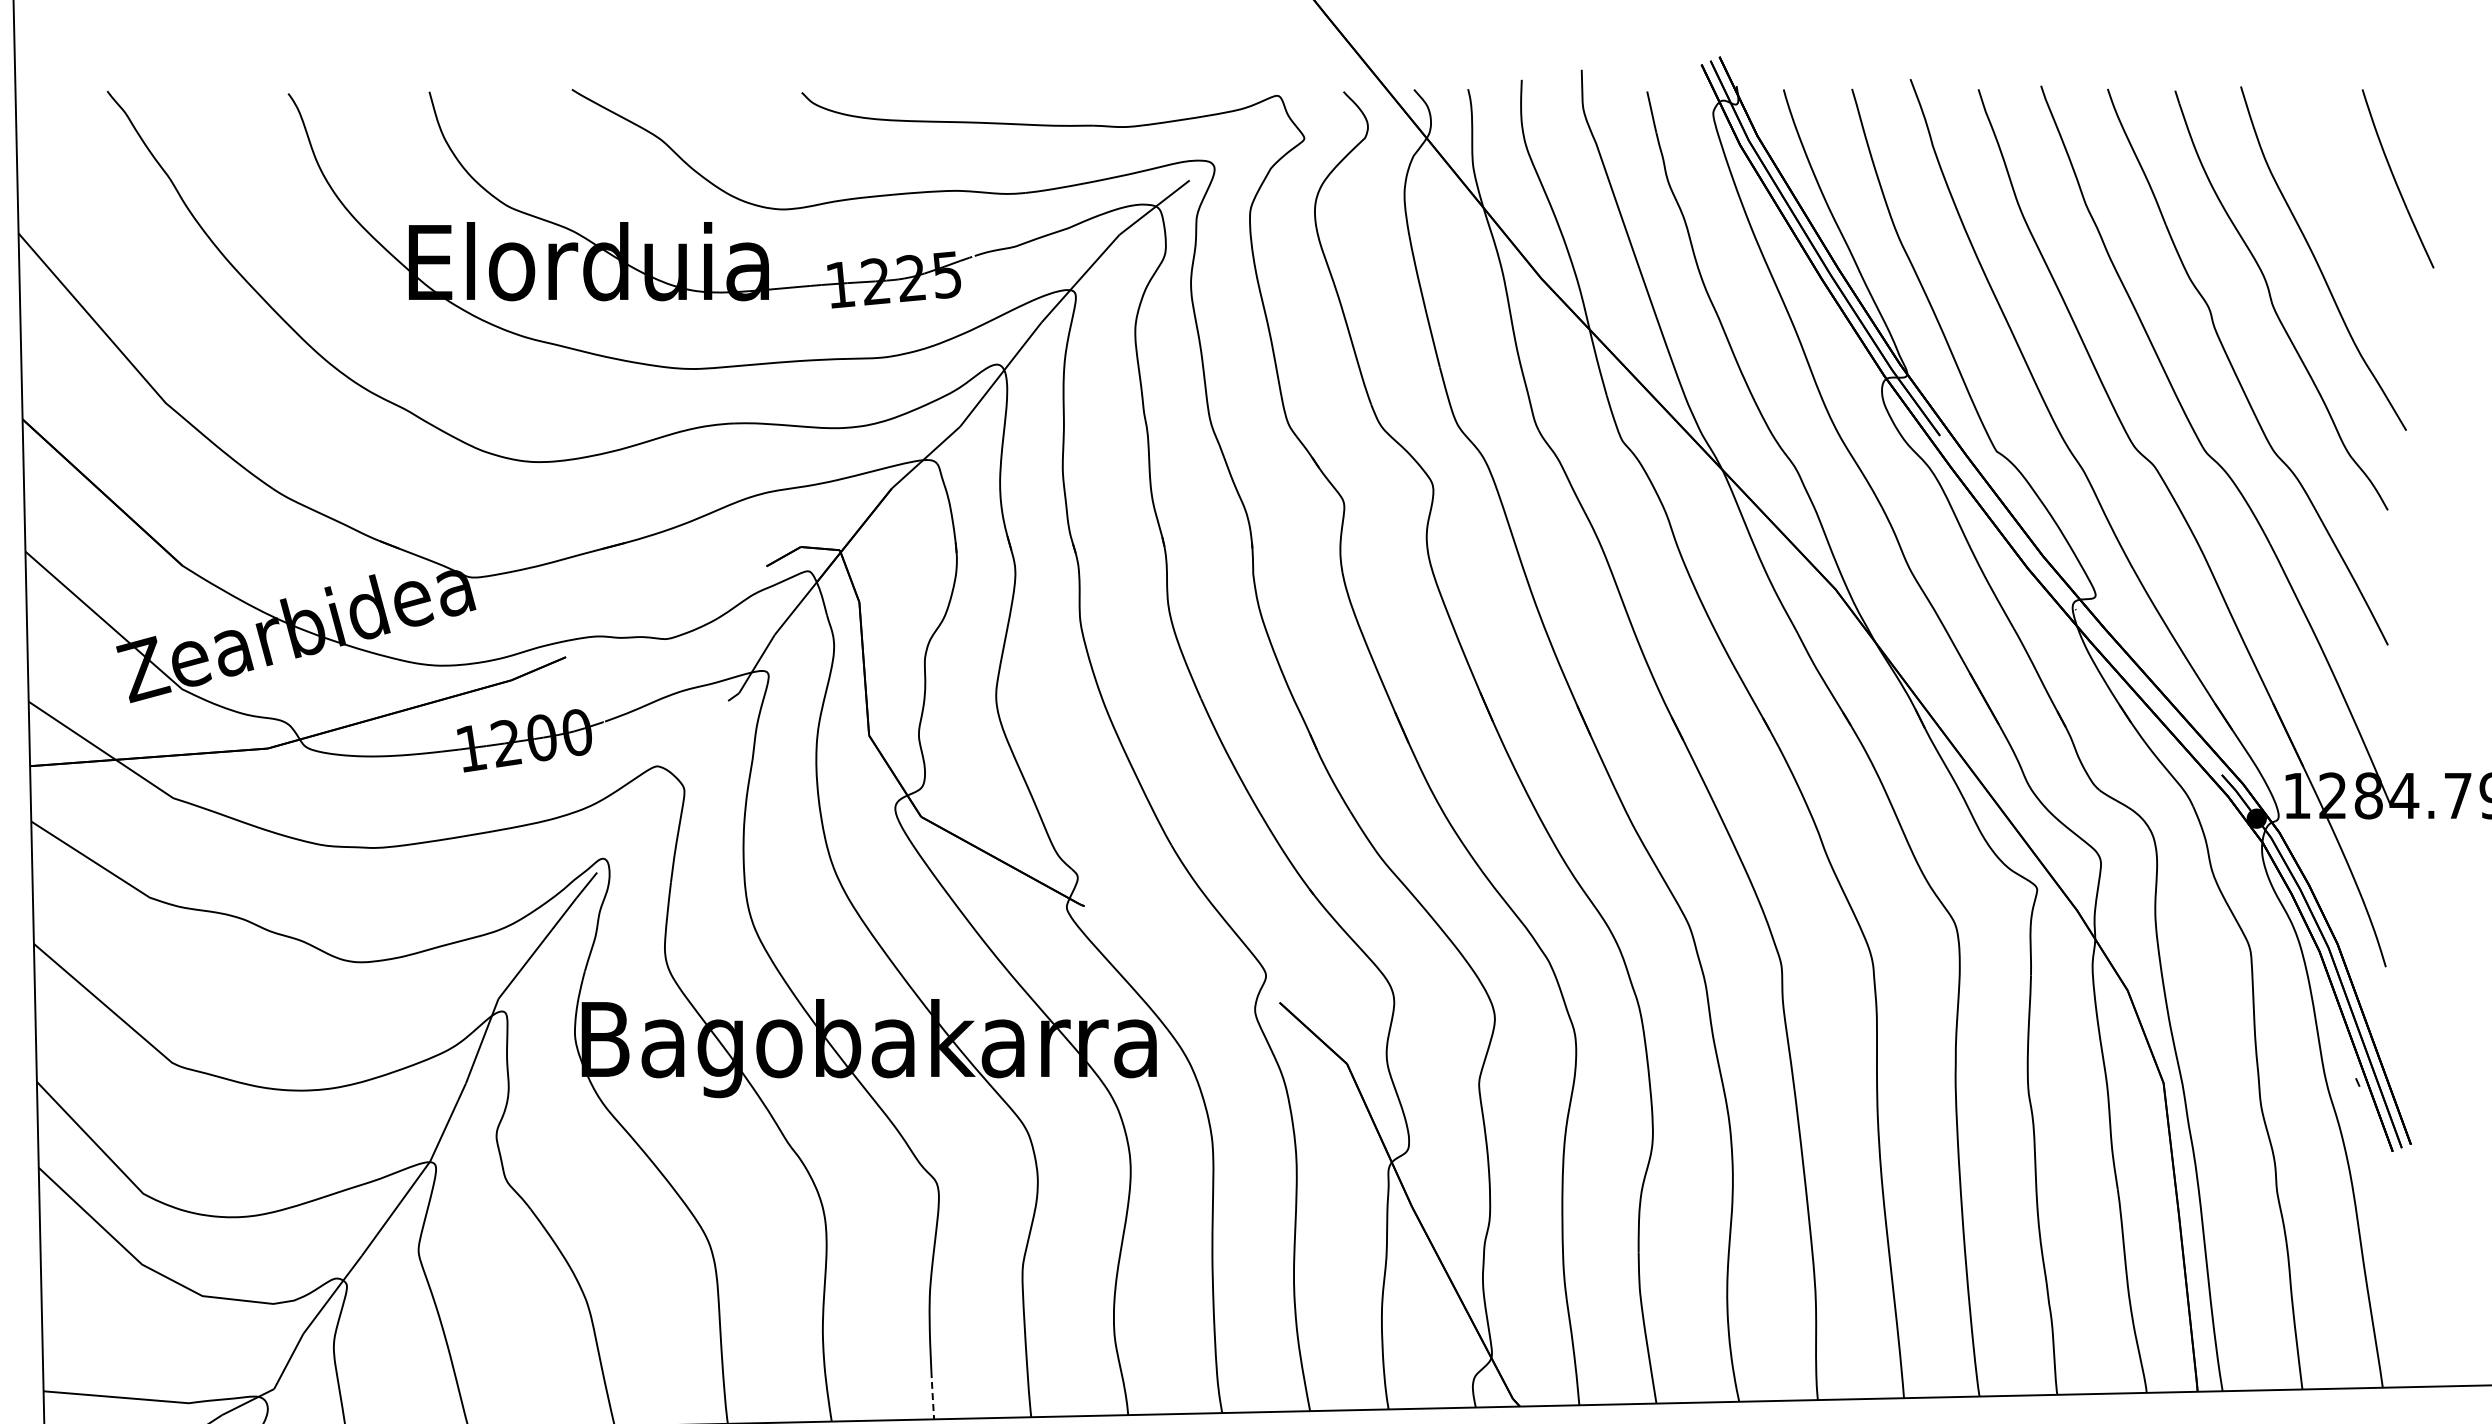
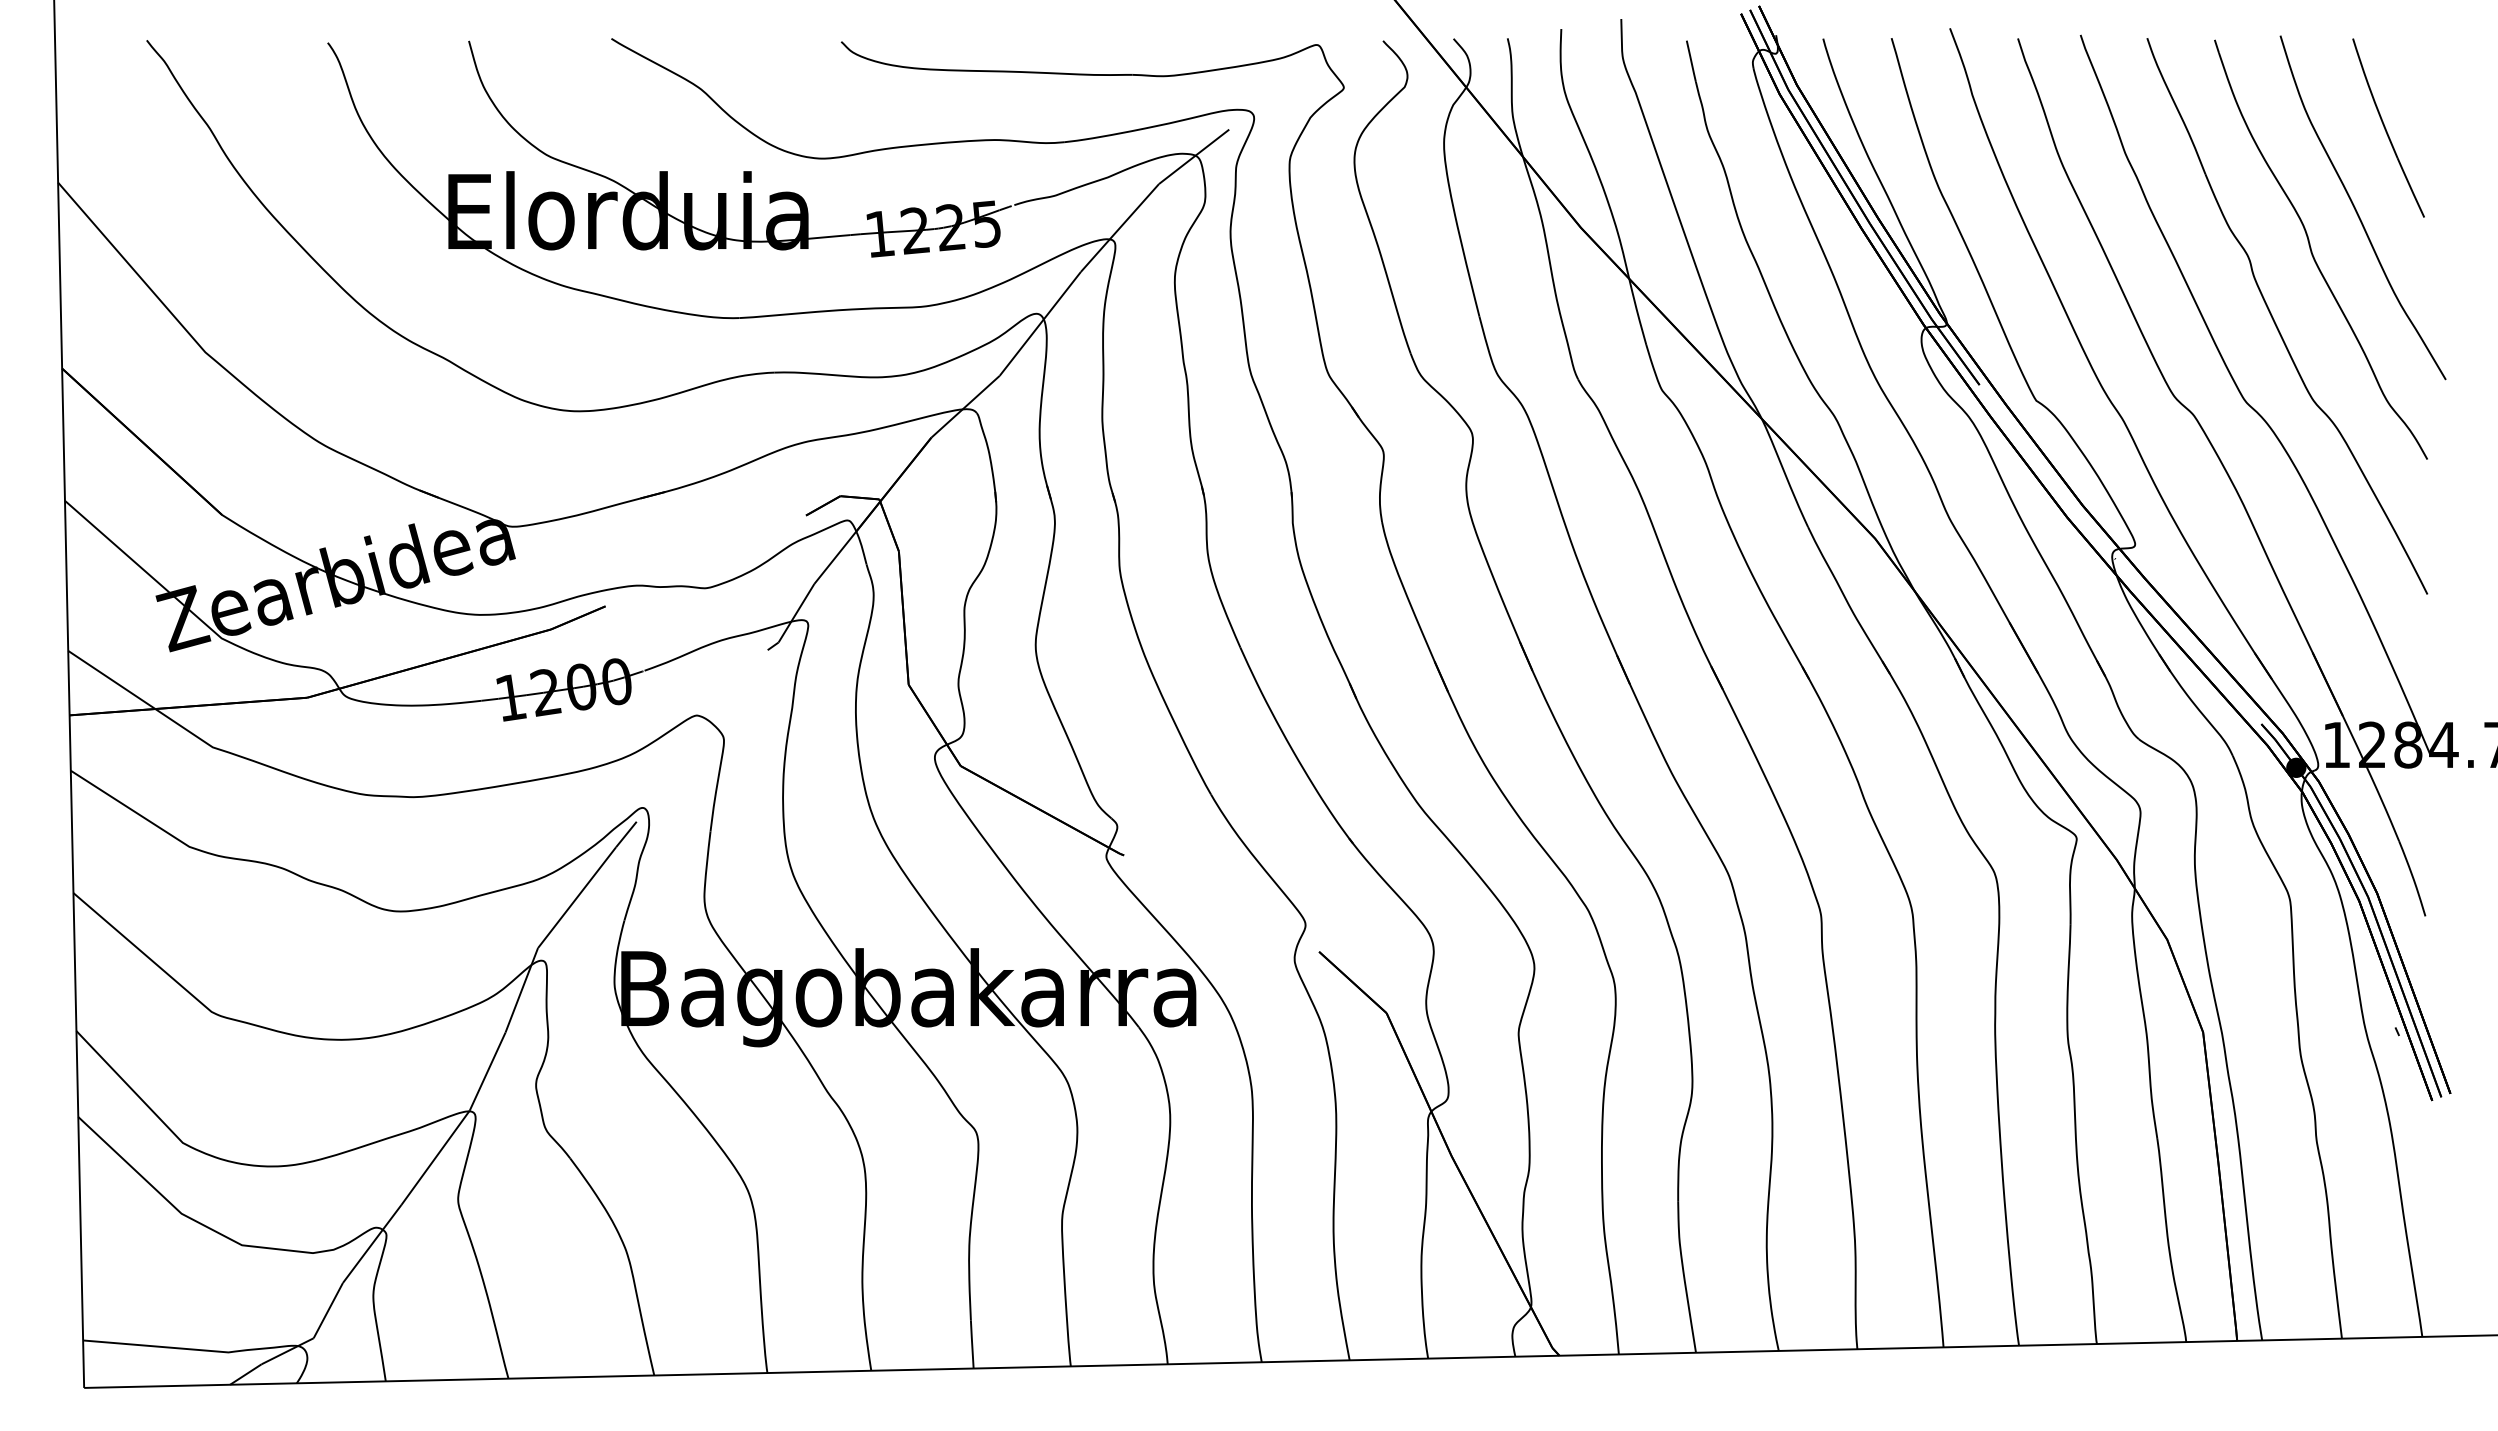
part: (2397, 178) -> (2388, 127), moved
line: (932, 1394) -> (972, 1343), dashed -> solid

